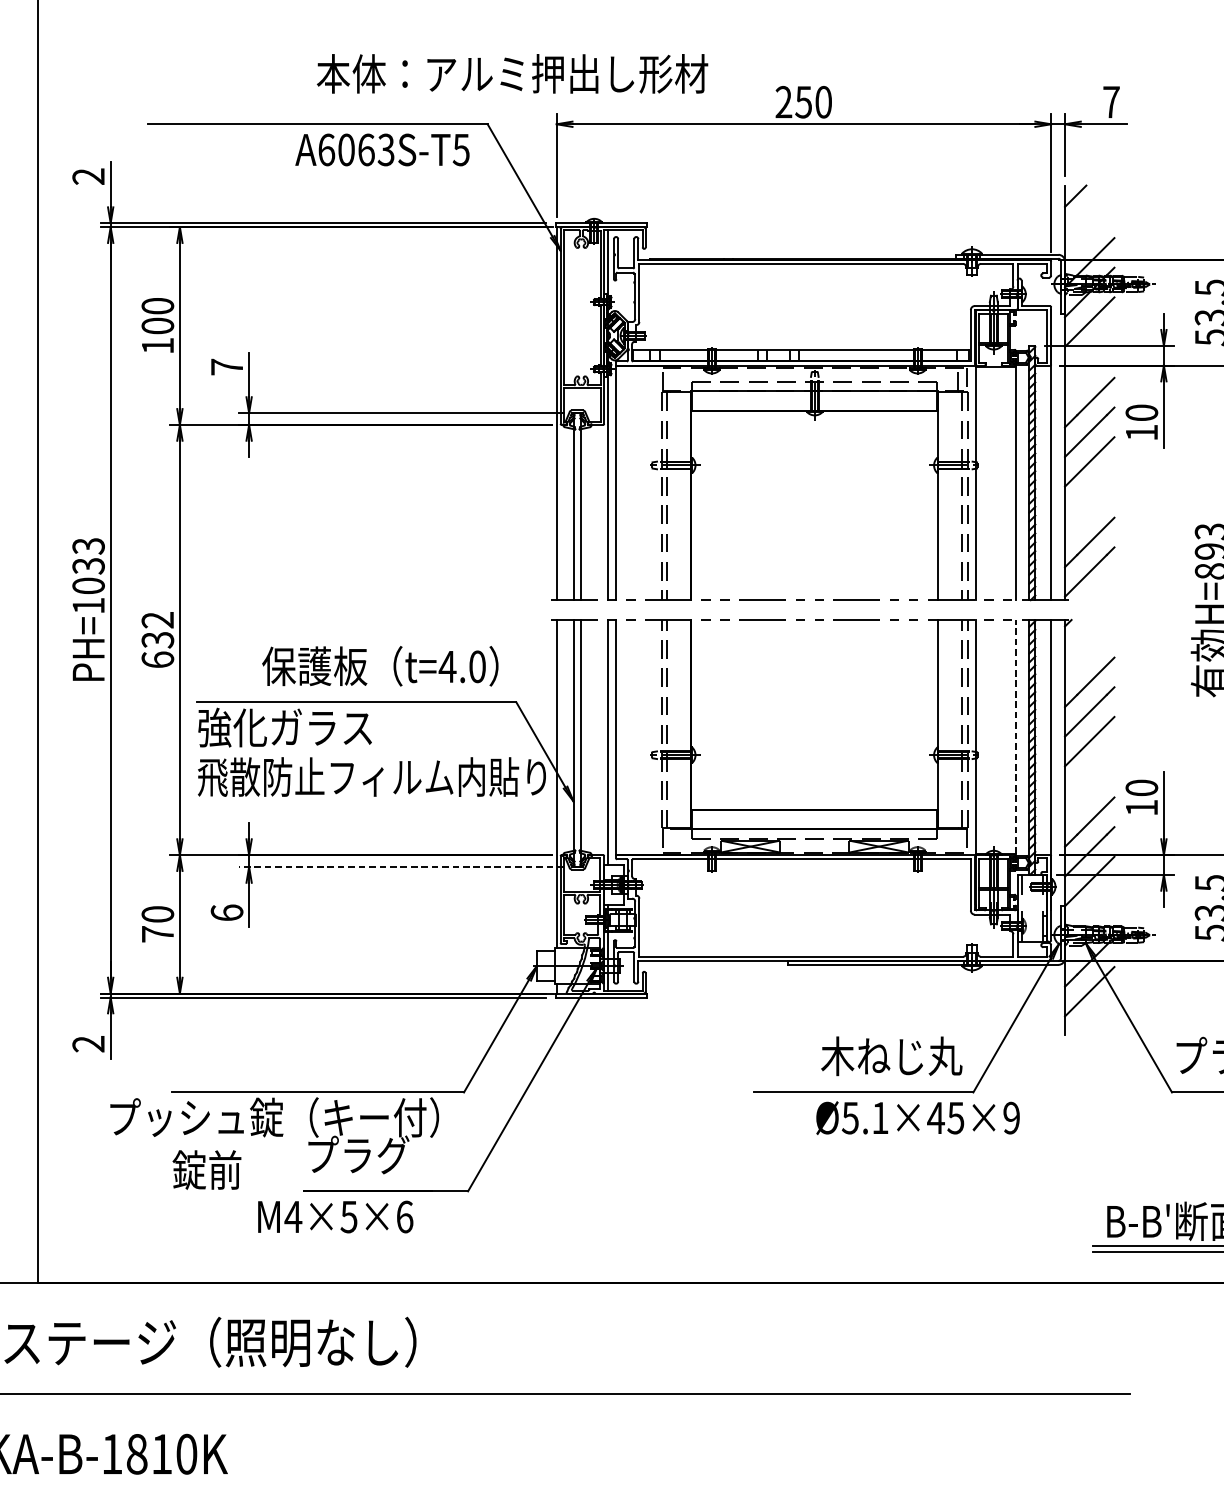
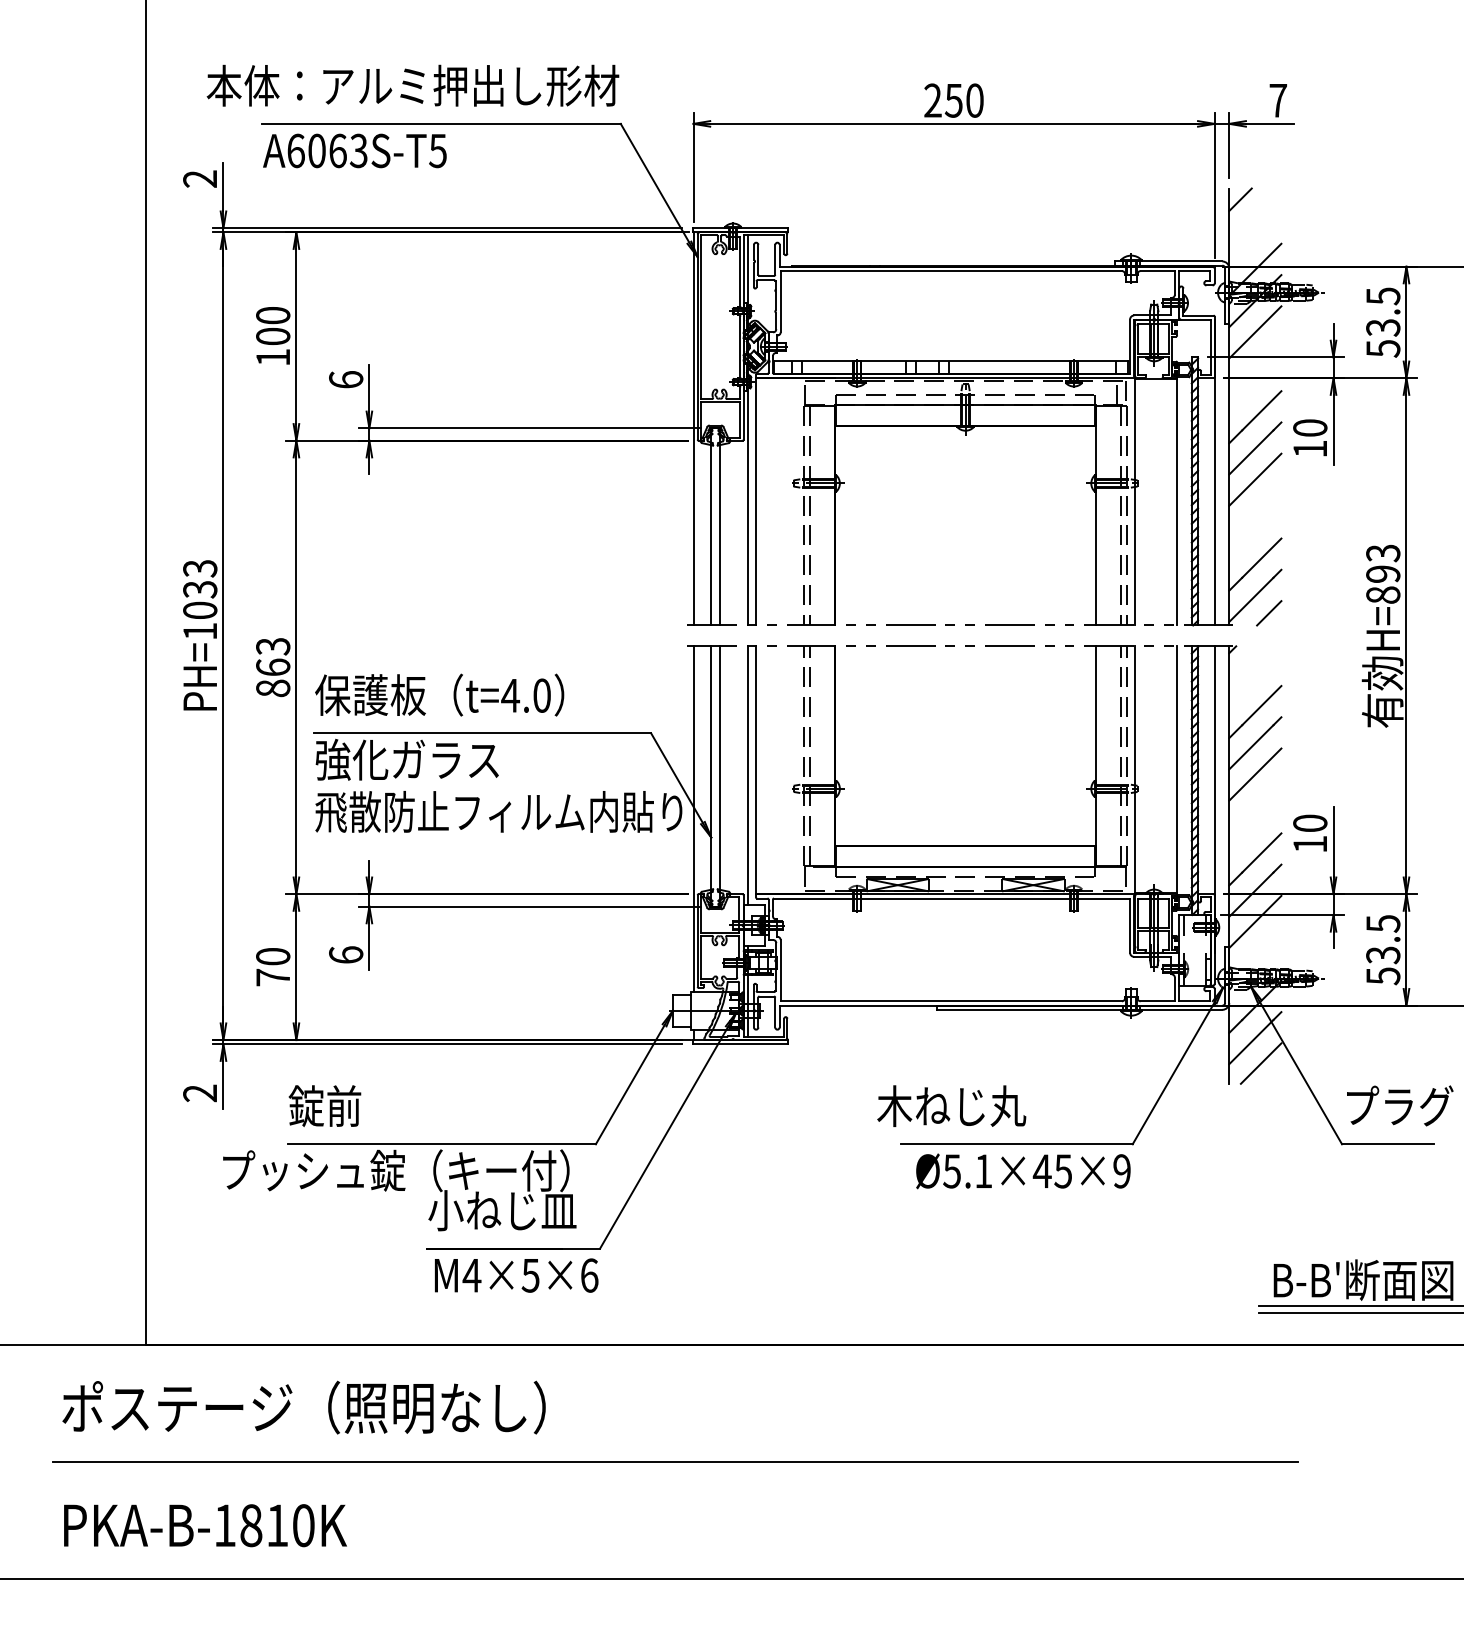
text: (512, 73) -> (412, 85), moved
text: (382, 149) -> (354, 150), moved
text: (227, 366) -> (346, 379), 7 -> 6
line: (1103, 588) -> (1269, 613), added
text: (158, 640) -> (273, 667), 632 -> 863
text: (380, 665) -> (439, 694), moved
line: (1015, 736) -> (1177, 769), dashed -> solid
line: (401, 866) -> (529, 906), dashed -> solid
line: (1094, 1015) -> (1260, 1063), added
text: (891, 1055) -> (951, 1105), moved
text: (918, 1118) -> (1023, 1171), moved
text: (375, 1155) -> (502, 1210), プラグ -> 小ねじ皿
text: (206, 1169) -> (324, 1105), moved
text: (335, 1216) -> (516, 1275), moved

